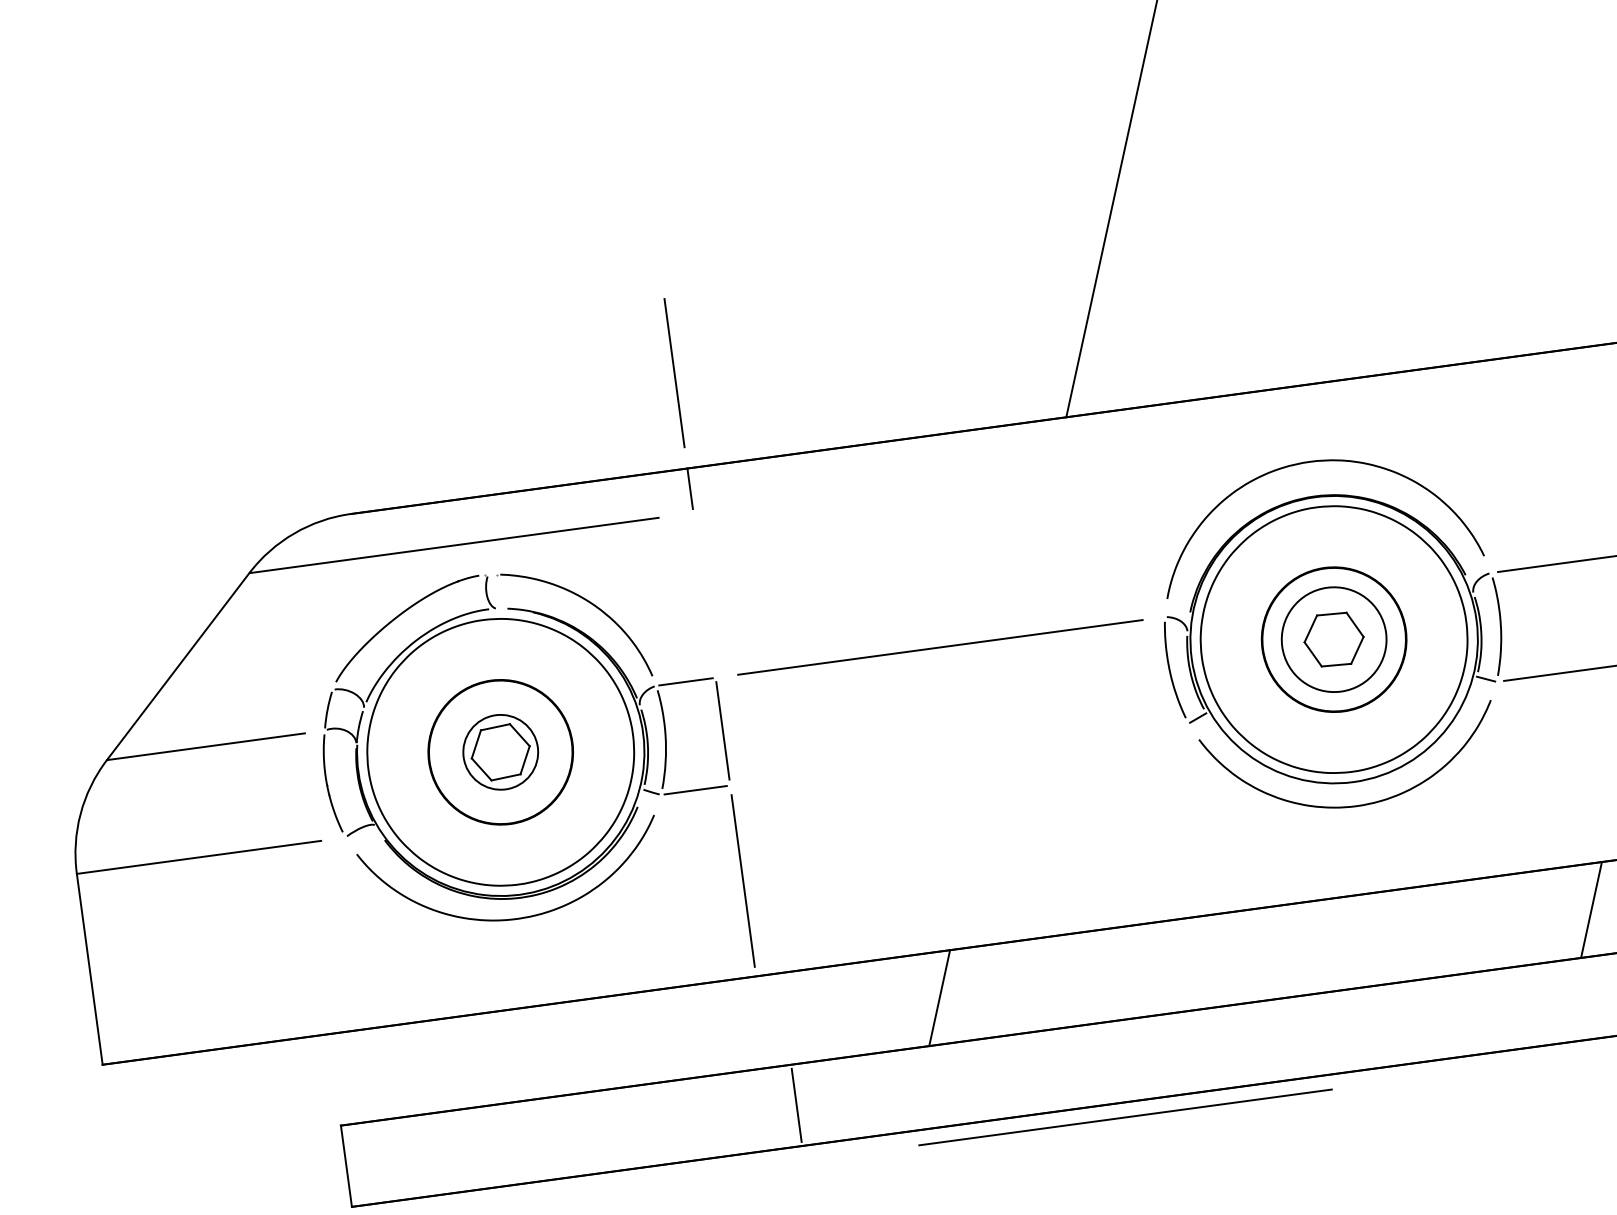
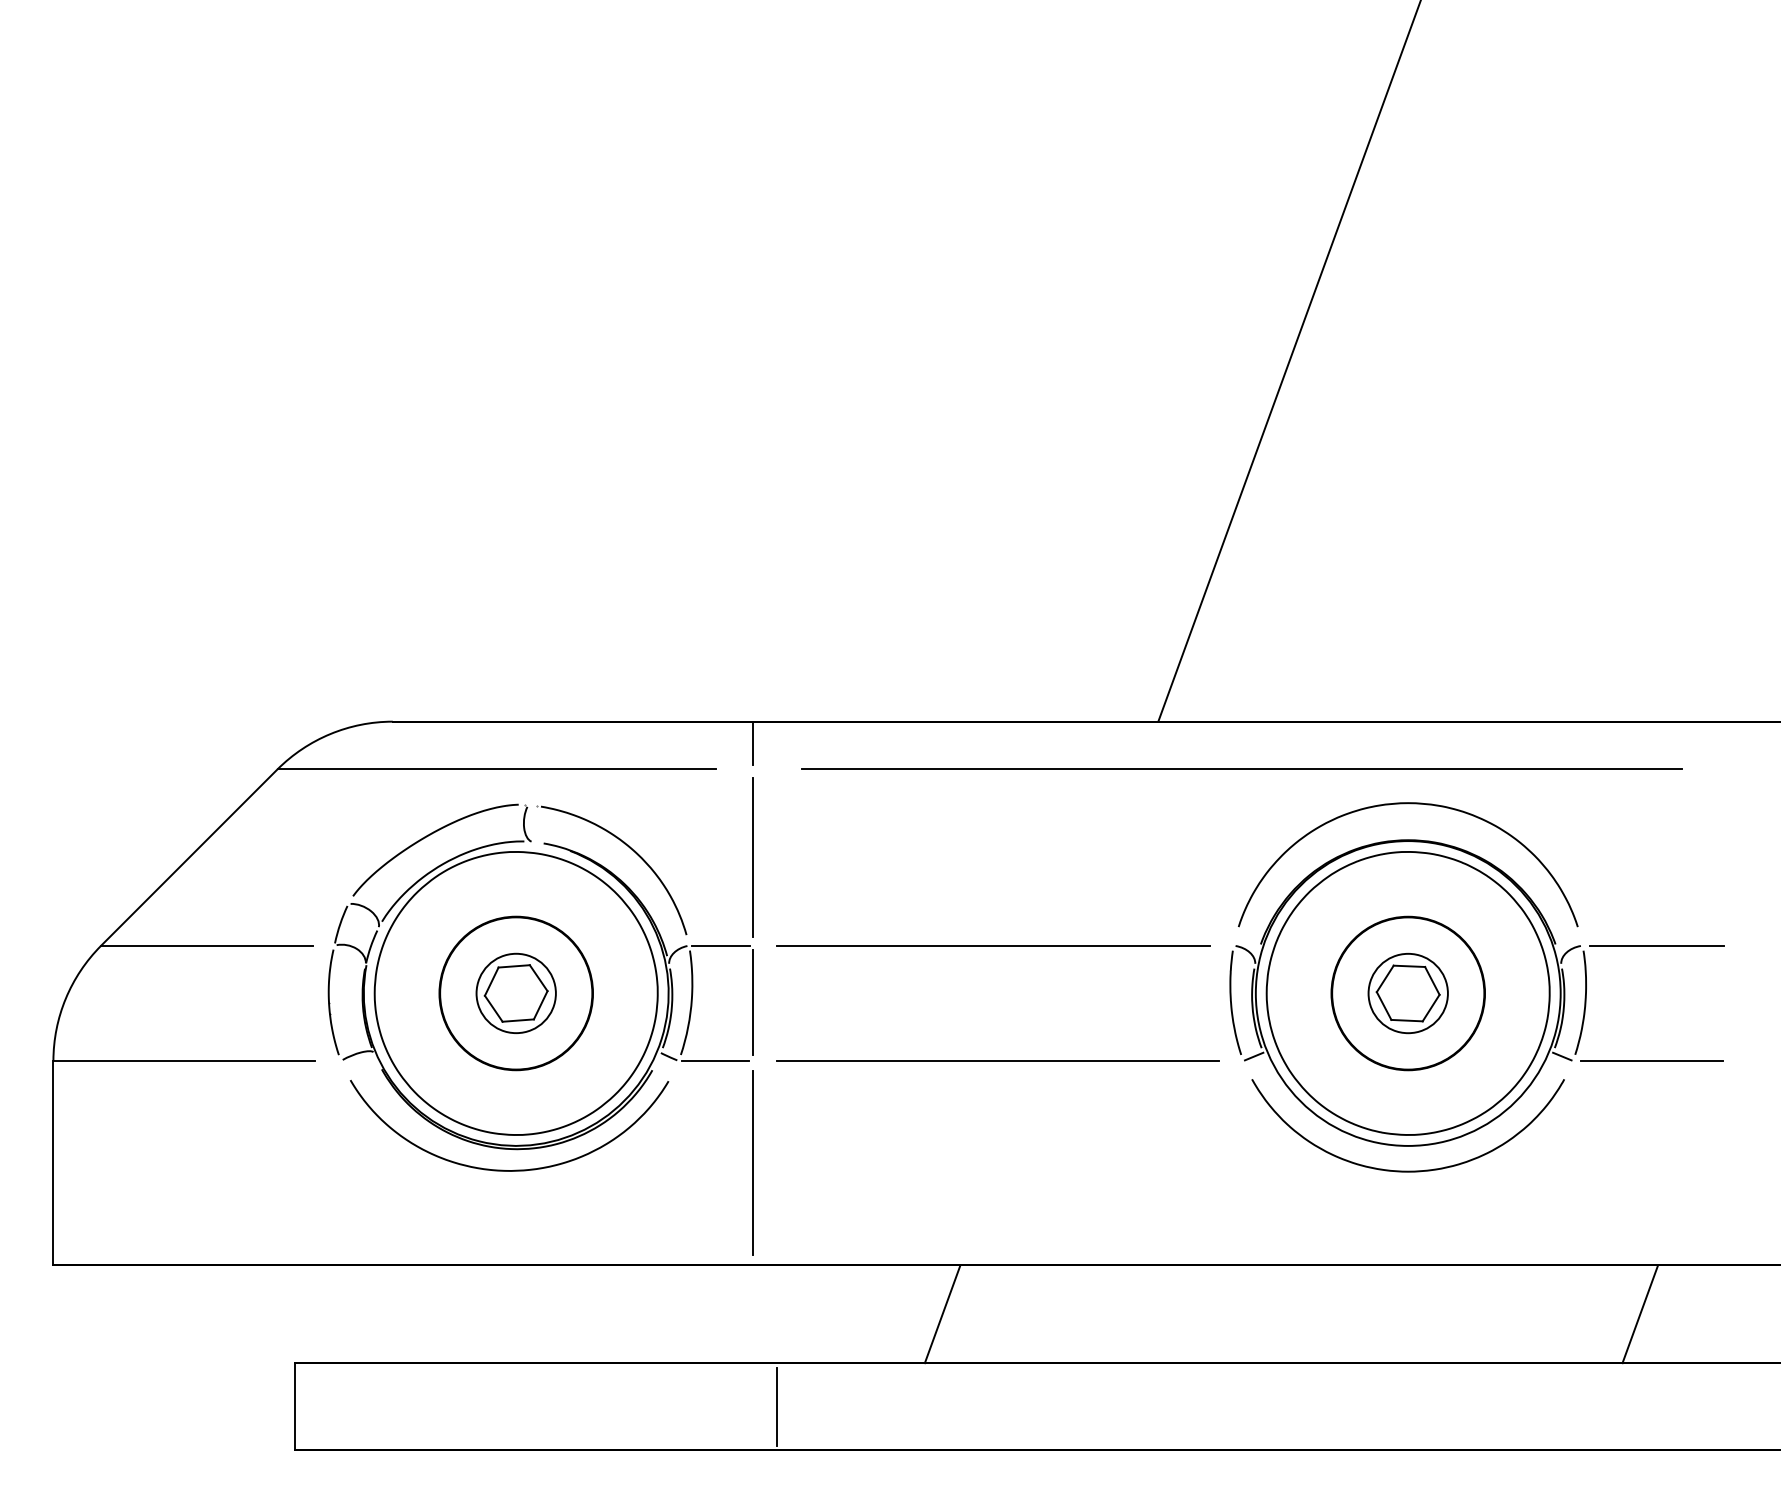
line: (674, 373) -> (752, 857), moved
line: (1149, 450) -> (1241, 768), added
circle: (1333, 639) -> (1407, 993), size x0.71
line: (1124, 1117) -> (997, 1060), moved

